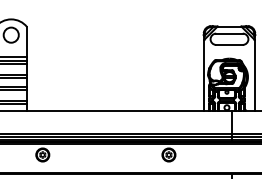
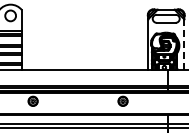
line: (255, 76) -> (184, 45), solid -> dashed

